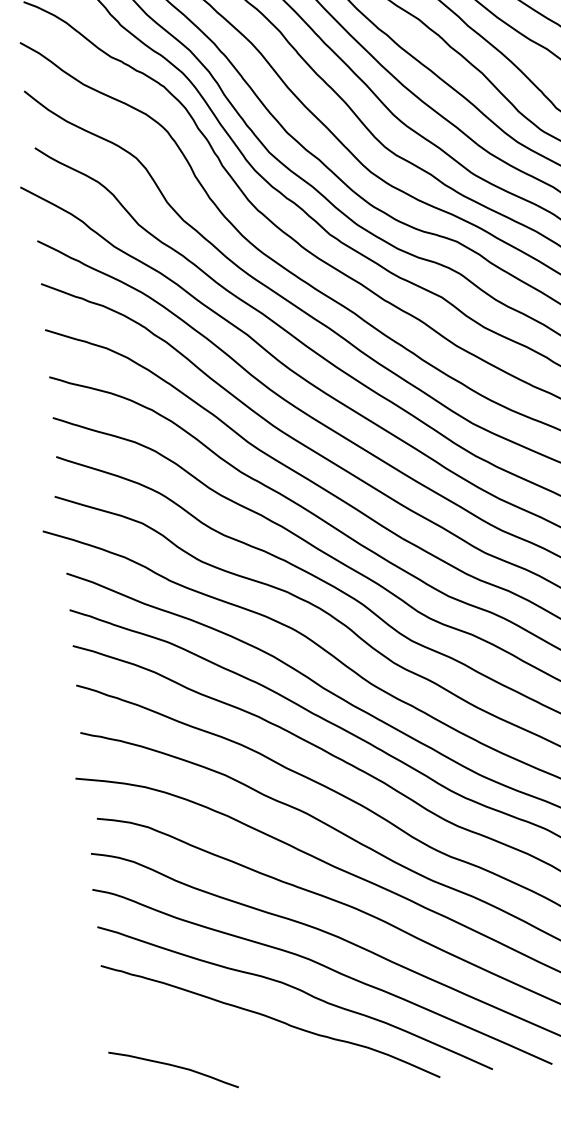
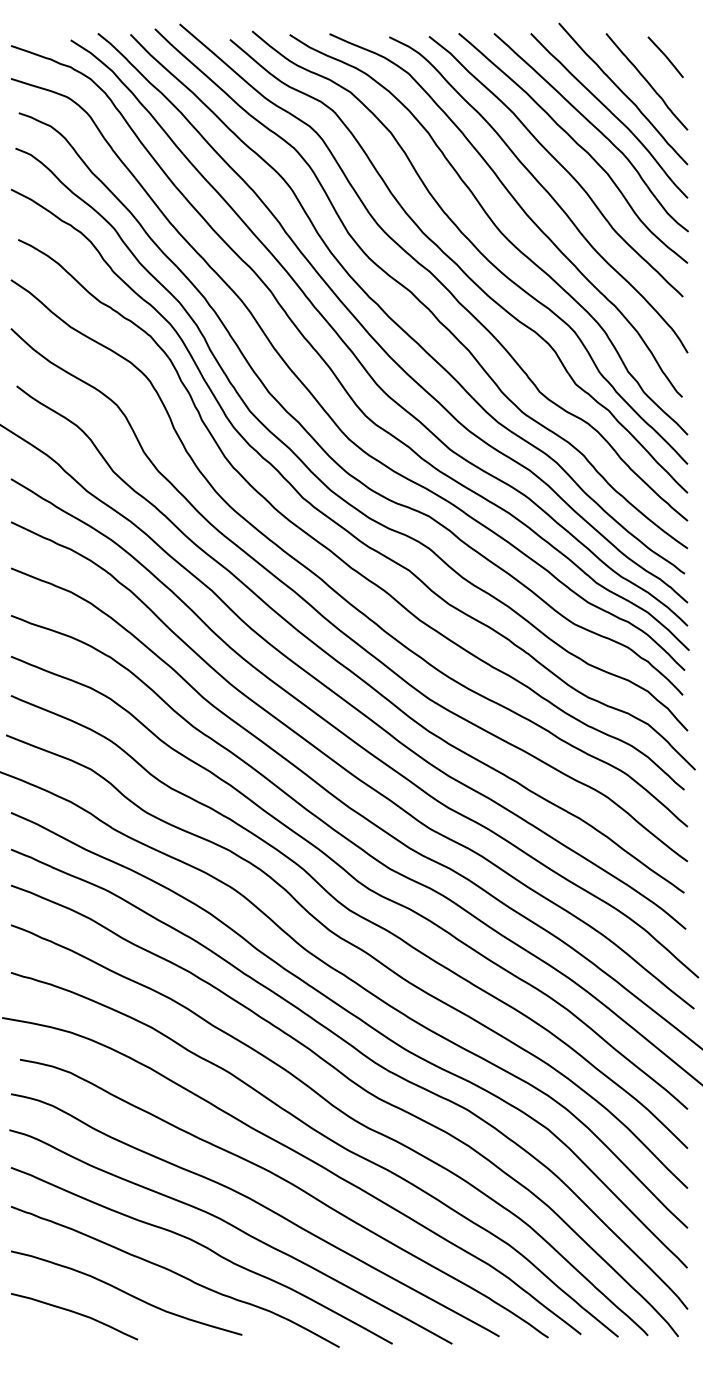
curve: (223, 1041) -> (126, 1292), added

